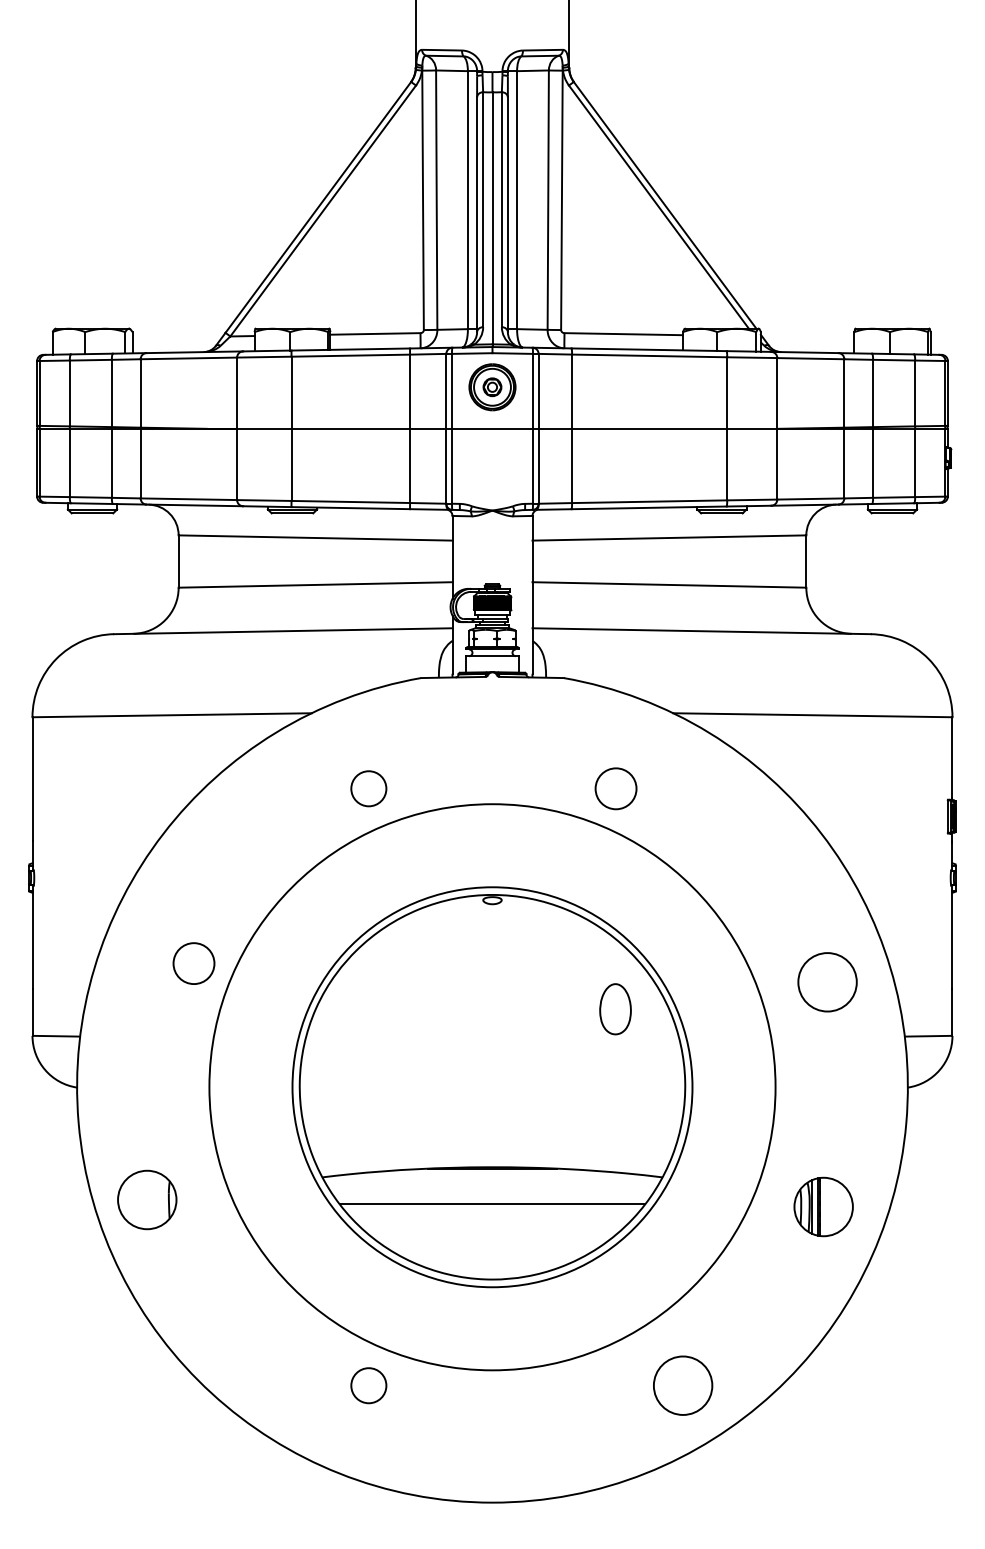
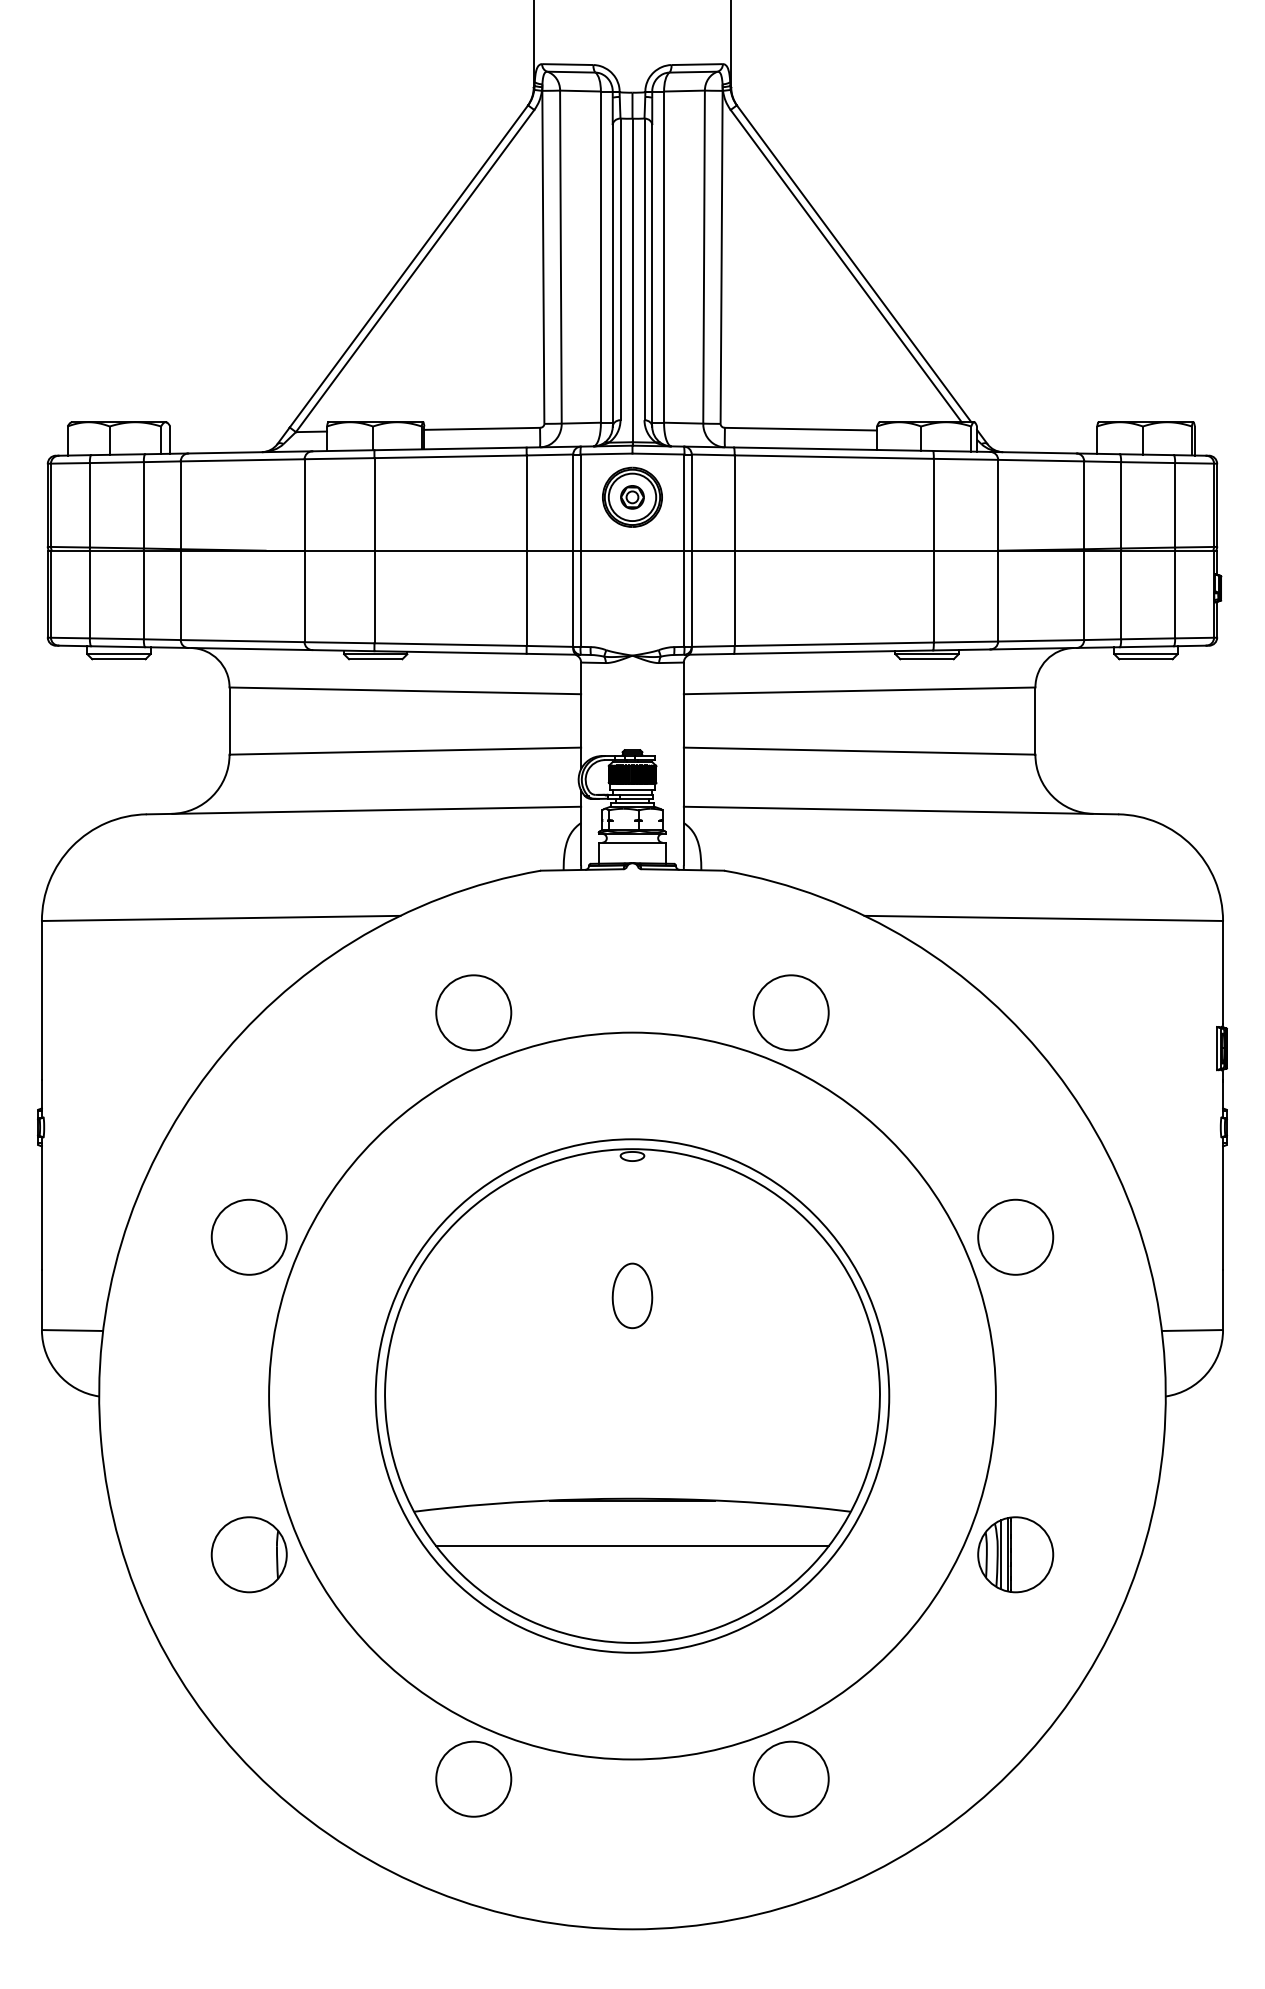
circle: (368, 788) -> (473, 1012), size x1.67
circle: (615, 788) -> (790, 1012), size x1.43
circle: (193, 962) -> (248, 1236), size x1.43
circle: (827, 981) -> (1015, 1236), moved
part: (615, 1008) -> (632, 1295), moved
part: (146, 1199) -> (248, 1554), moved
part: (823, 1206) -> (1015, 1554), moved
circle: (368, 1385) -> (473, 1778), size x1.67
circle: (682, 1385) -> (790, 1778), moved

